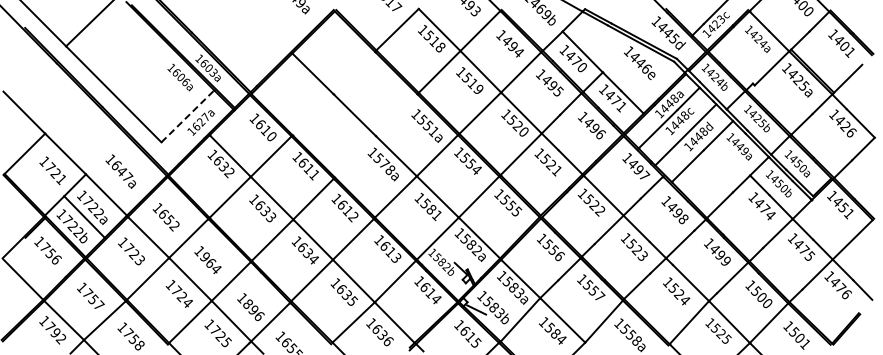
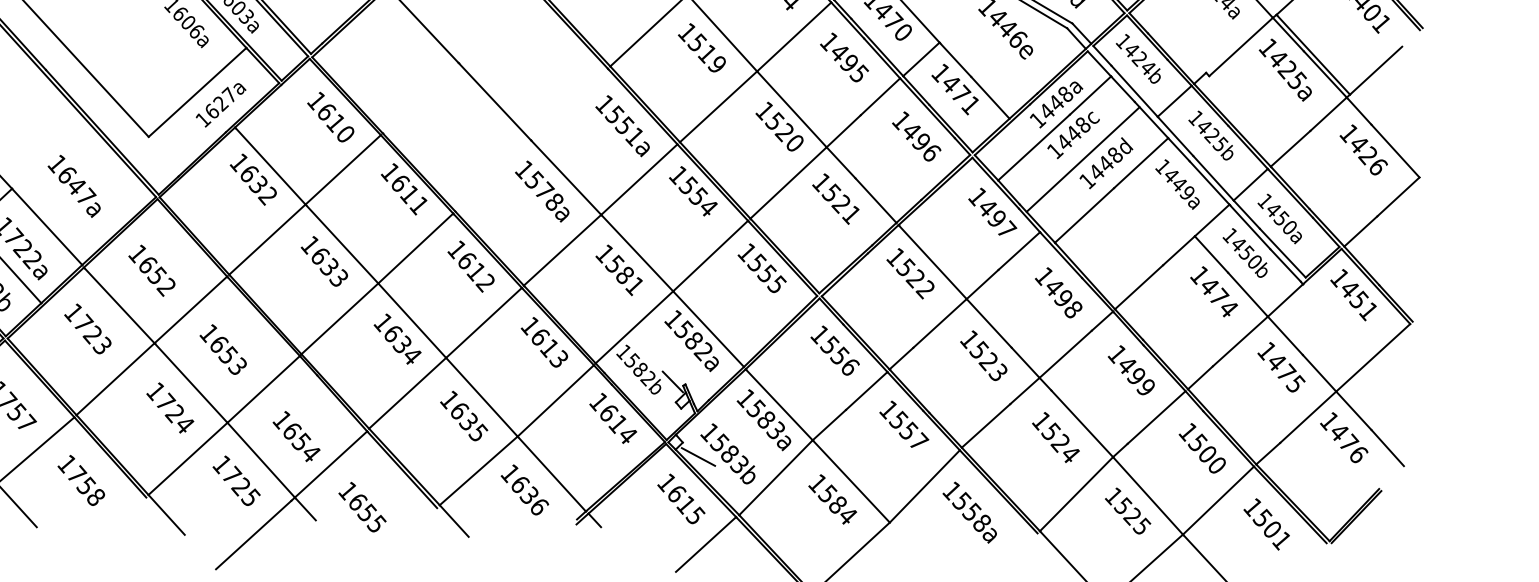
line: (188, 116) -> (198, 92), dashed -> solid
text: (210, 263) -> (227, 356), 1964 -> 1653
text: (253, 309) -> (301, 440), 1896 -> 1654

